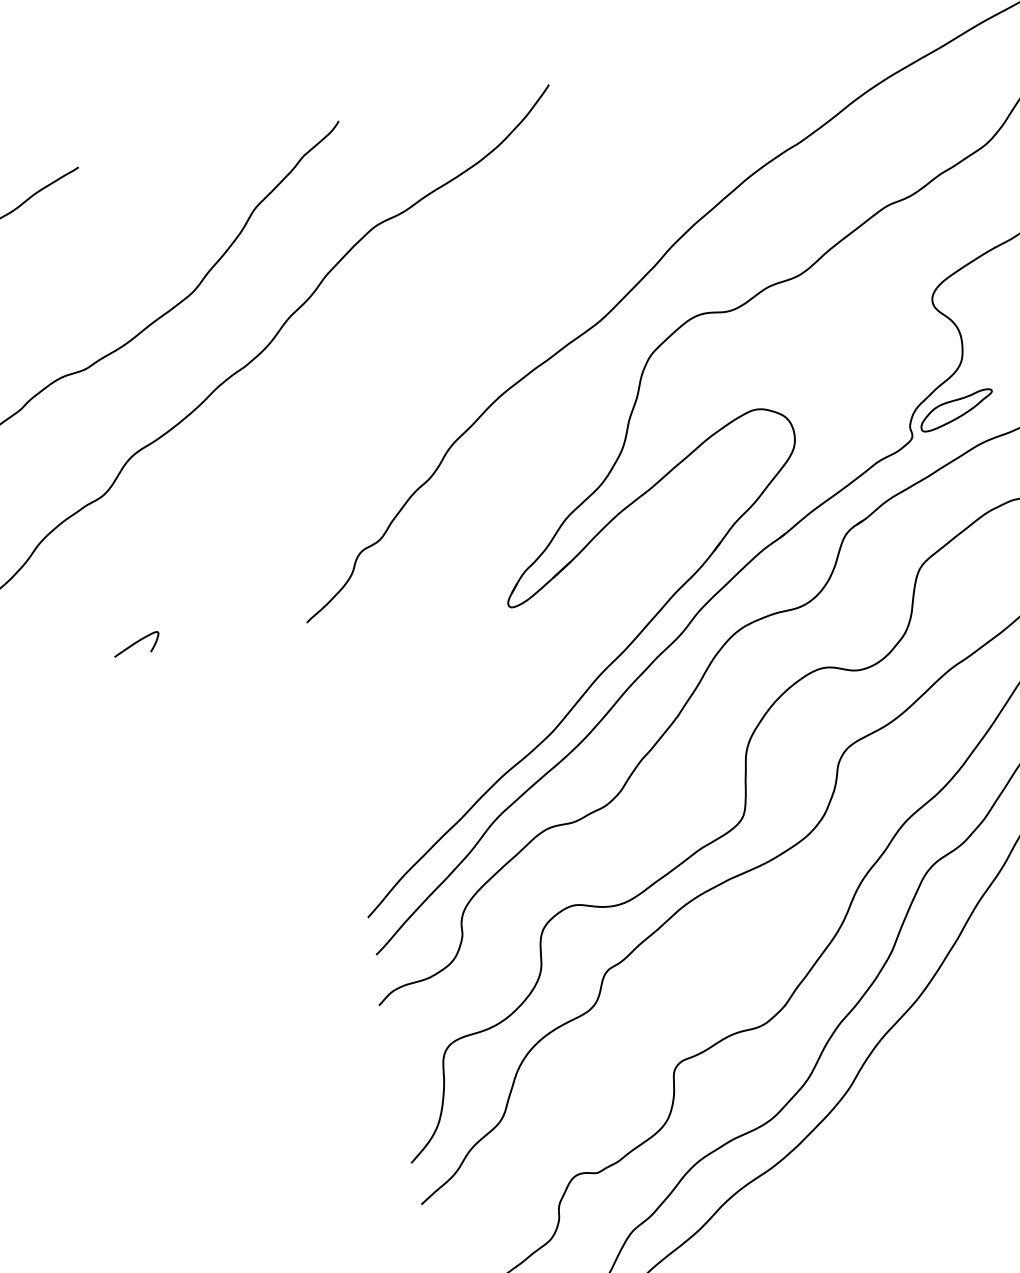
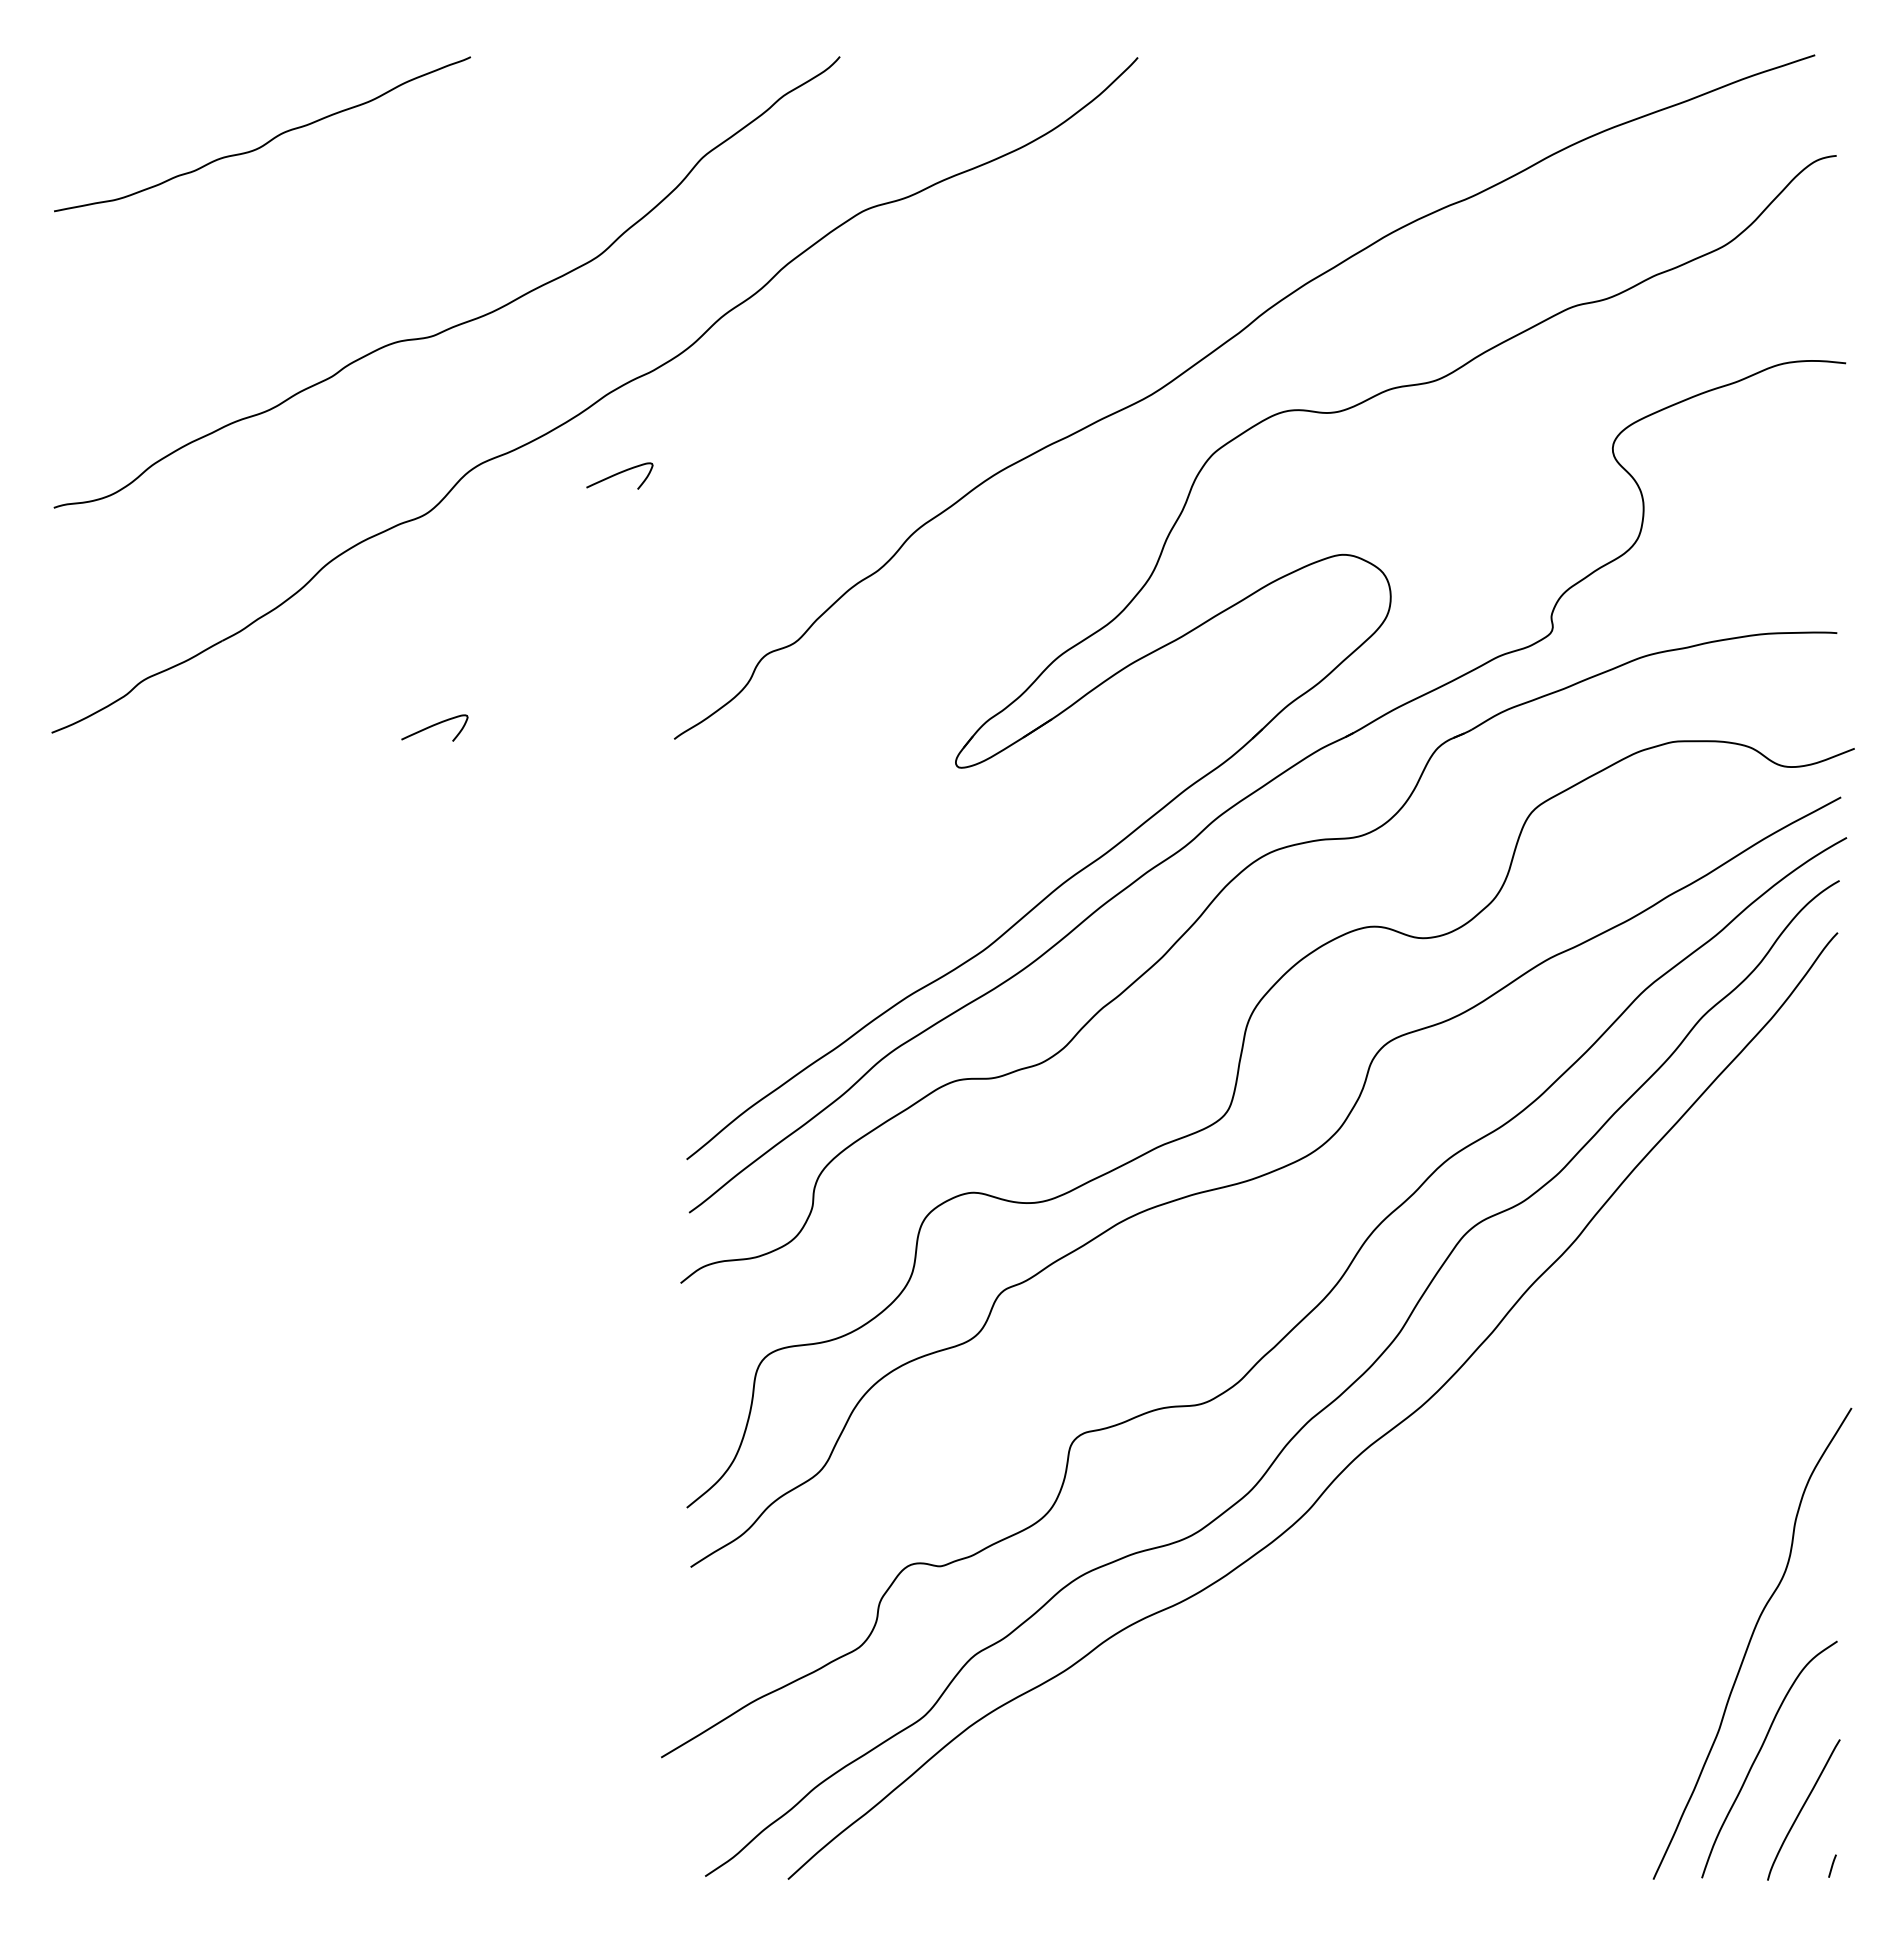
part: (956, 410) -> (1619, 604), removed
curve: (234, 443) -> (618, 474), added

